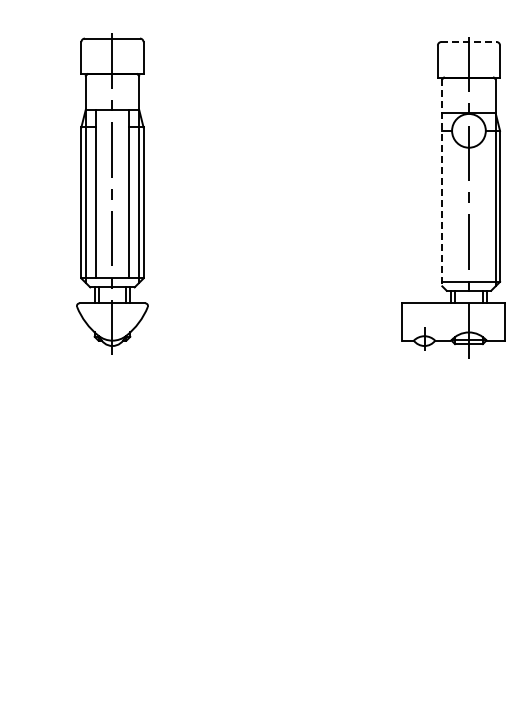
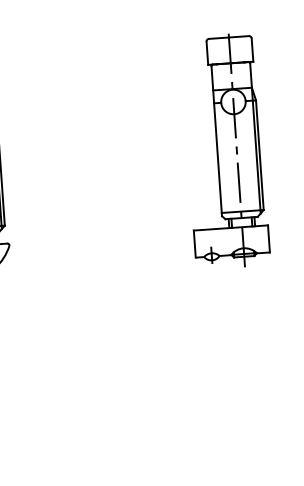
line: (468, 42) -> (228, 37), dashed -> solid
line: (442, 182) -> (216, 140), dashed -> solid

